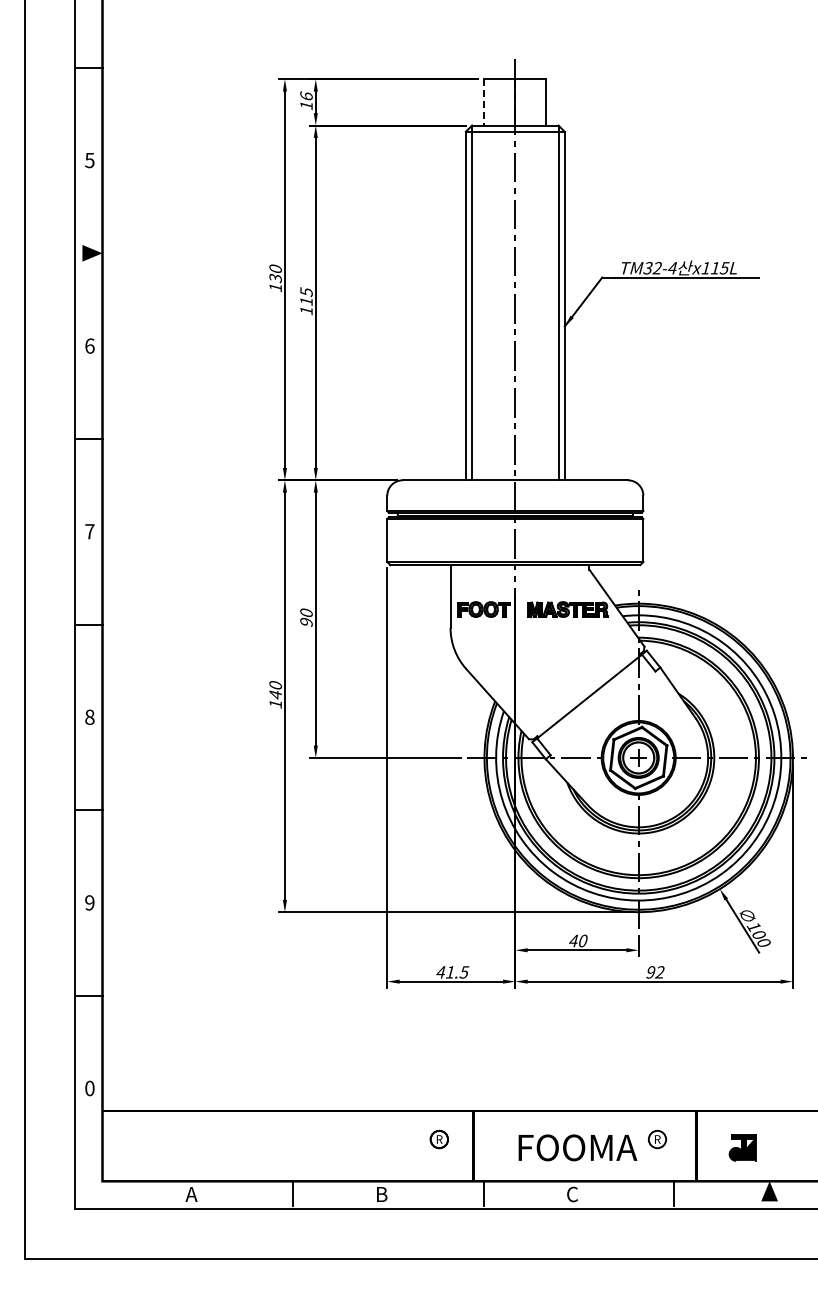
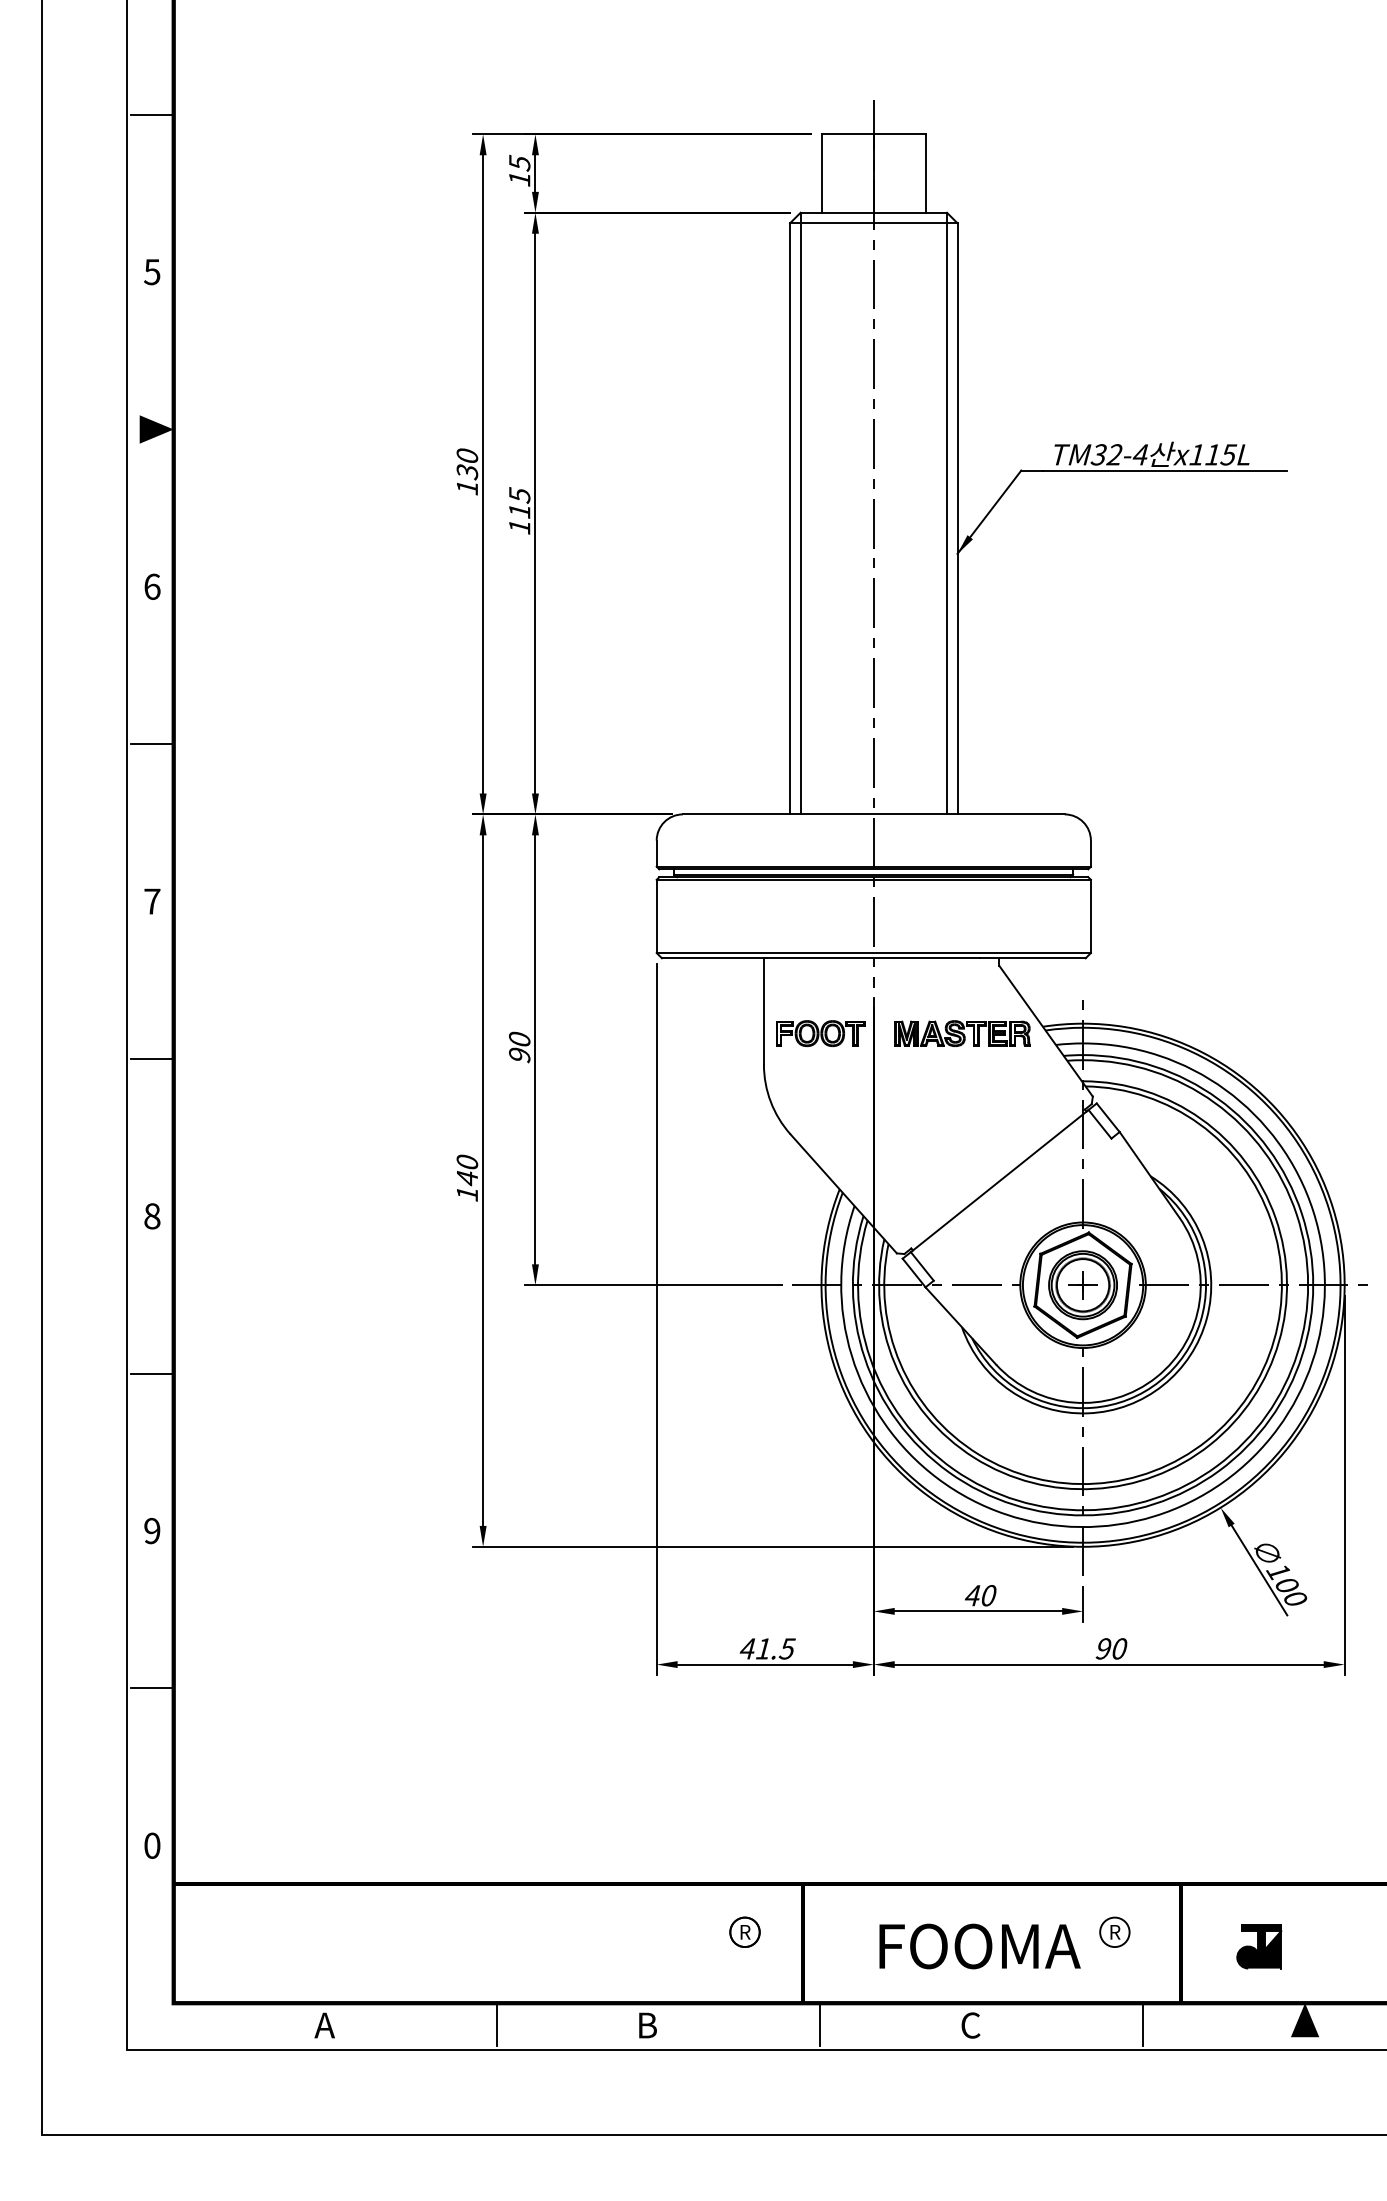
text: (306, 96) -> (519, 163), 16 -> 15
line: (484, 102) -> (821, 173), dashed -> solid
text: (659, 972) -> (1118, 1649), 92 -> 90

